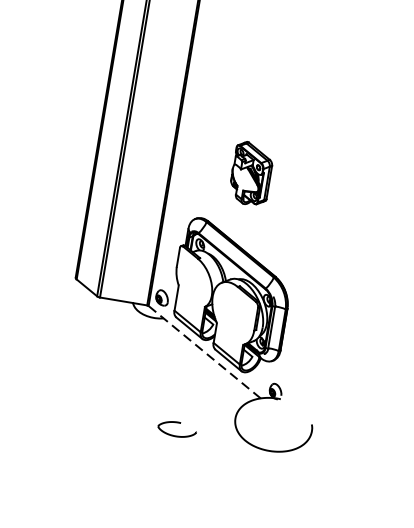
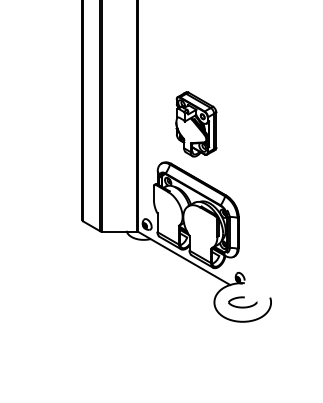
part: (251, 174) -> (196, 124), size x1.43
line: (203, 352) -> (183, 258), dashed -> solid
curve: (177, 424) -> (242, 298), moved

